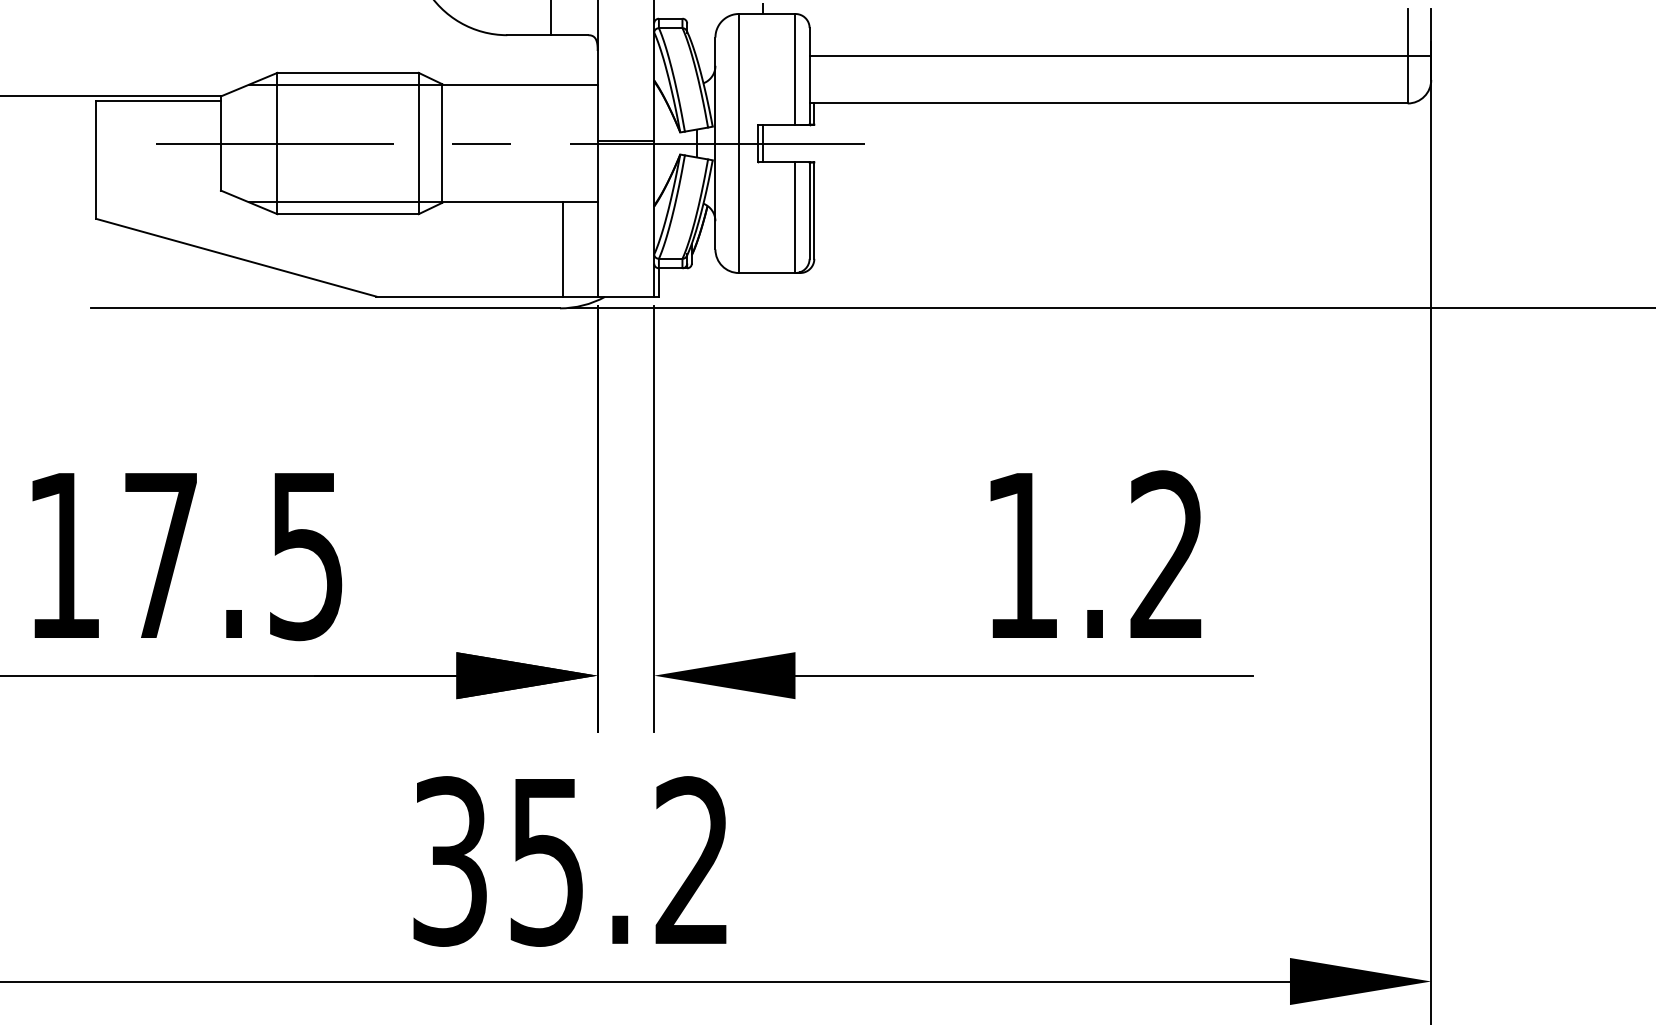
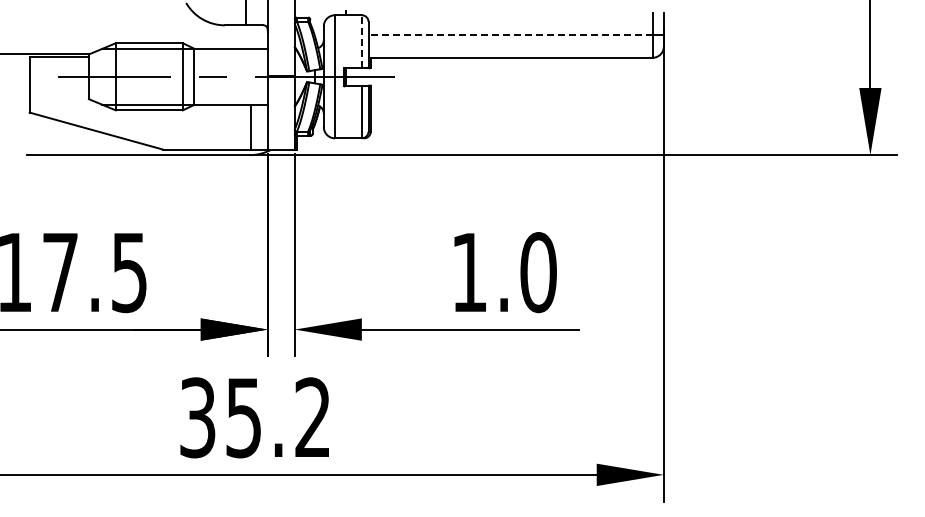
line: (1108, 56) -> (510, 35), solid -> dashed
line: (794, 69) -> (361, 41), solid -> dashed
text: (1167, 555) -> (538, 272), 1.2 -> 1.0

